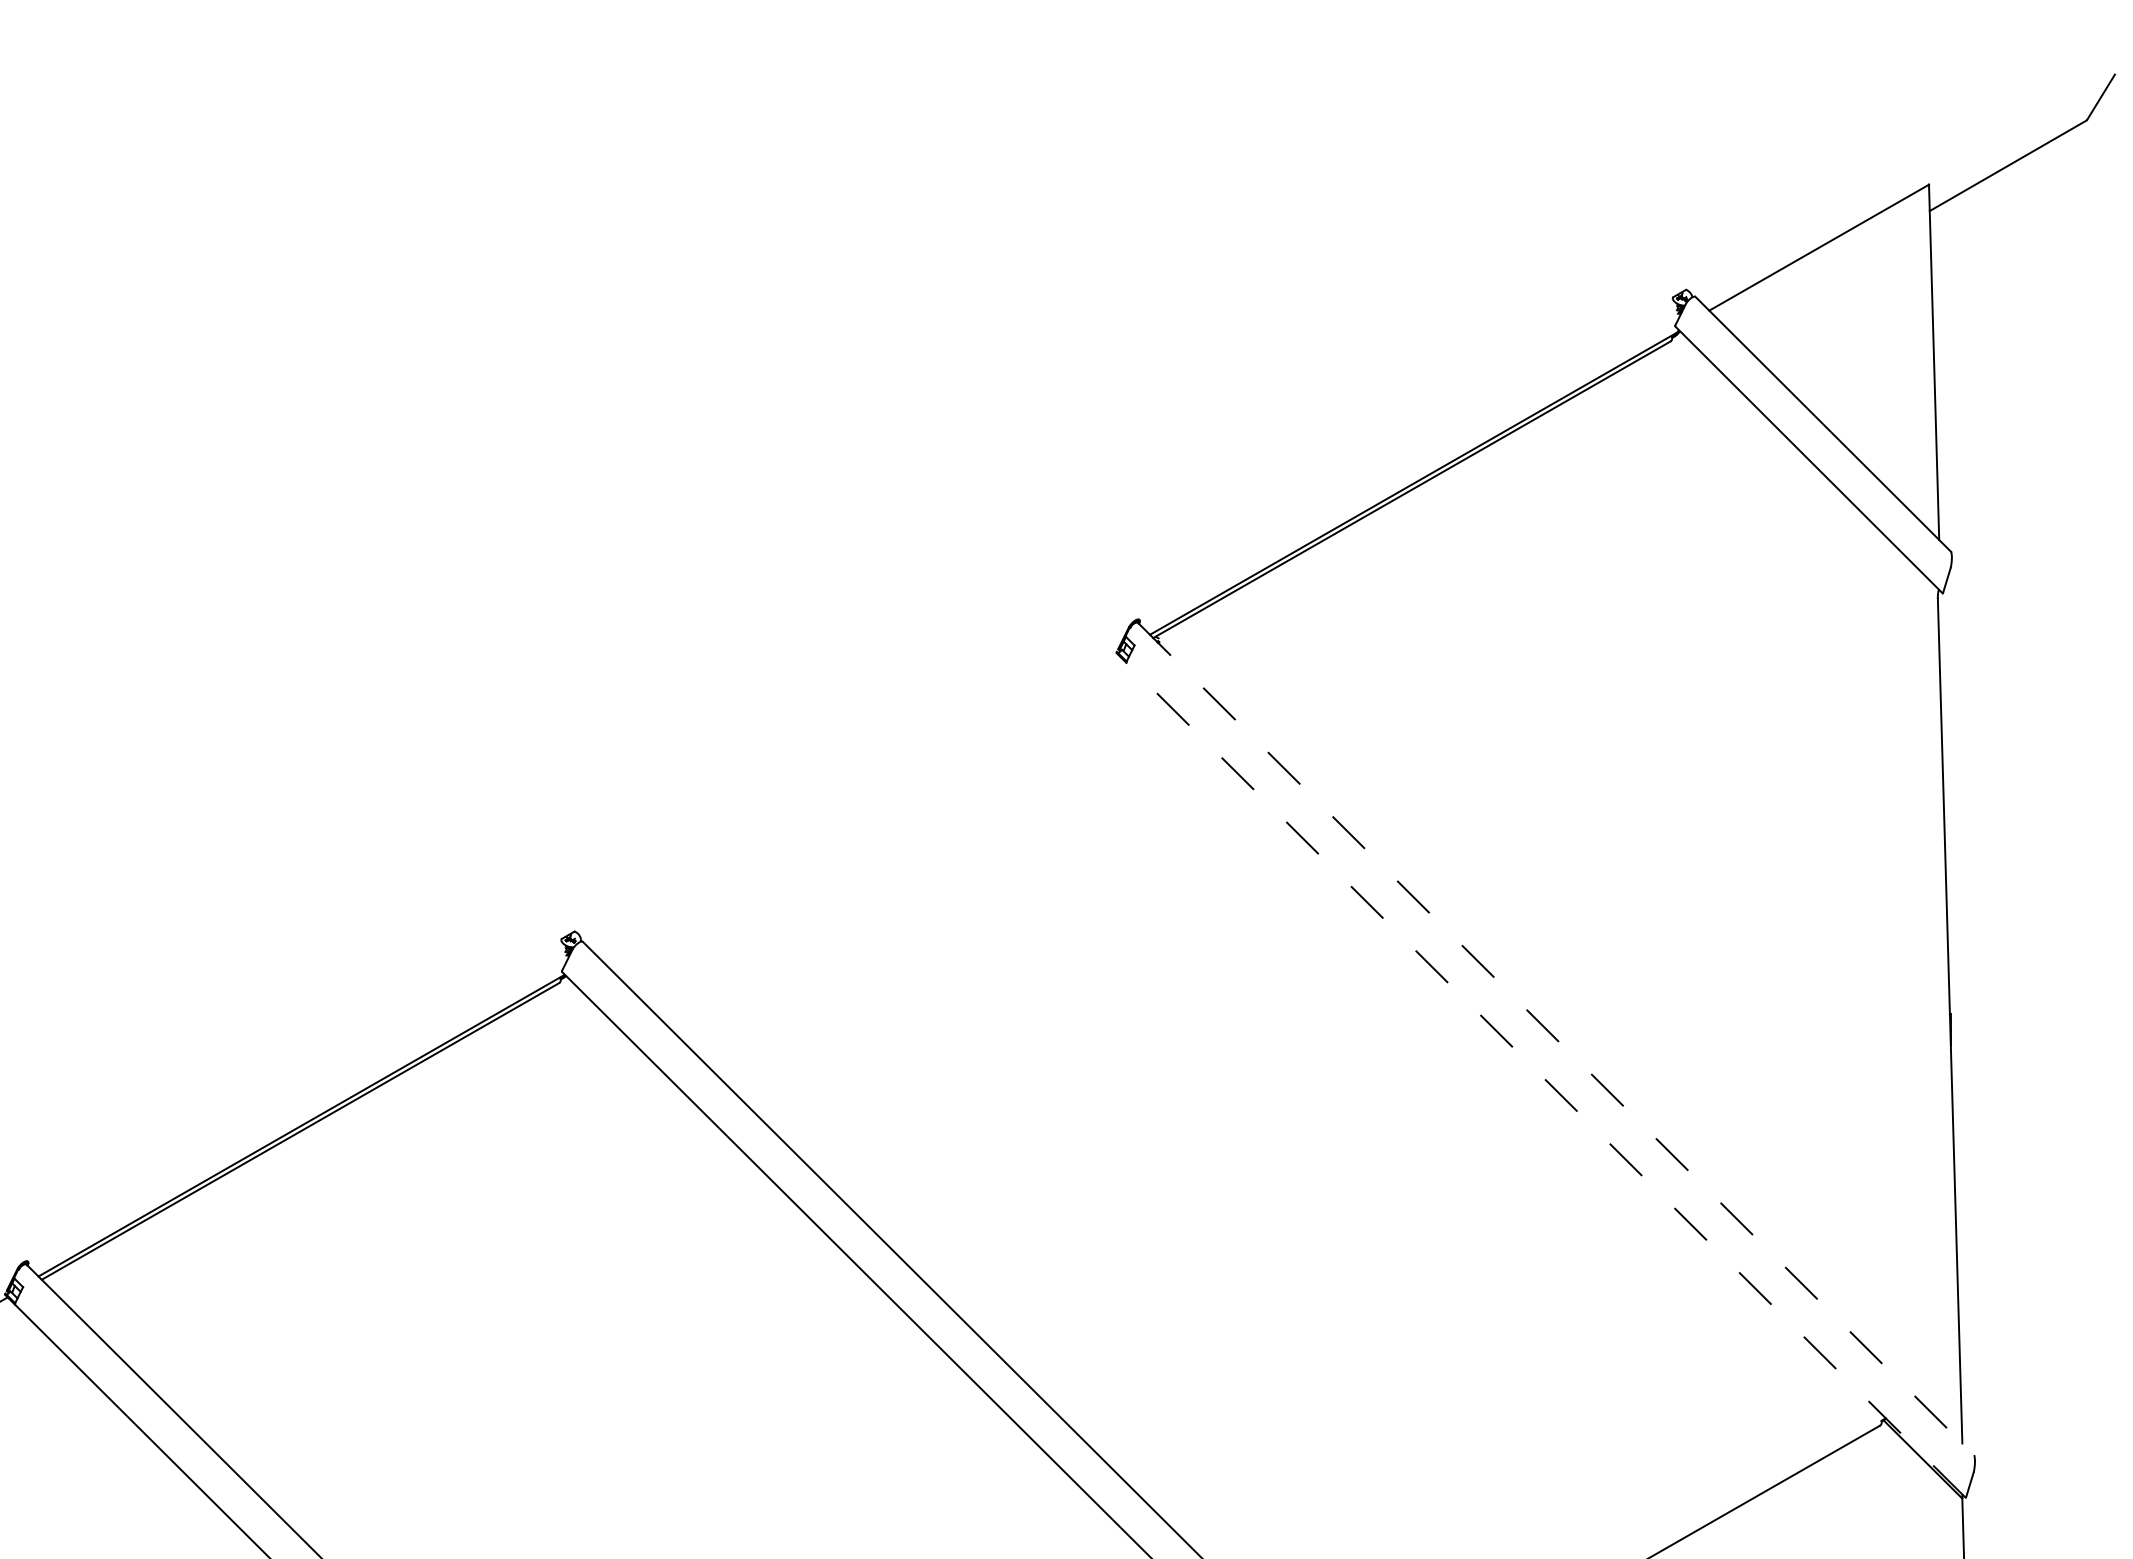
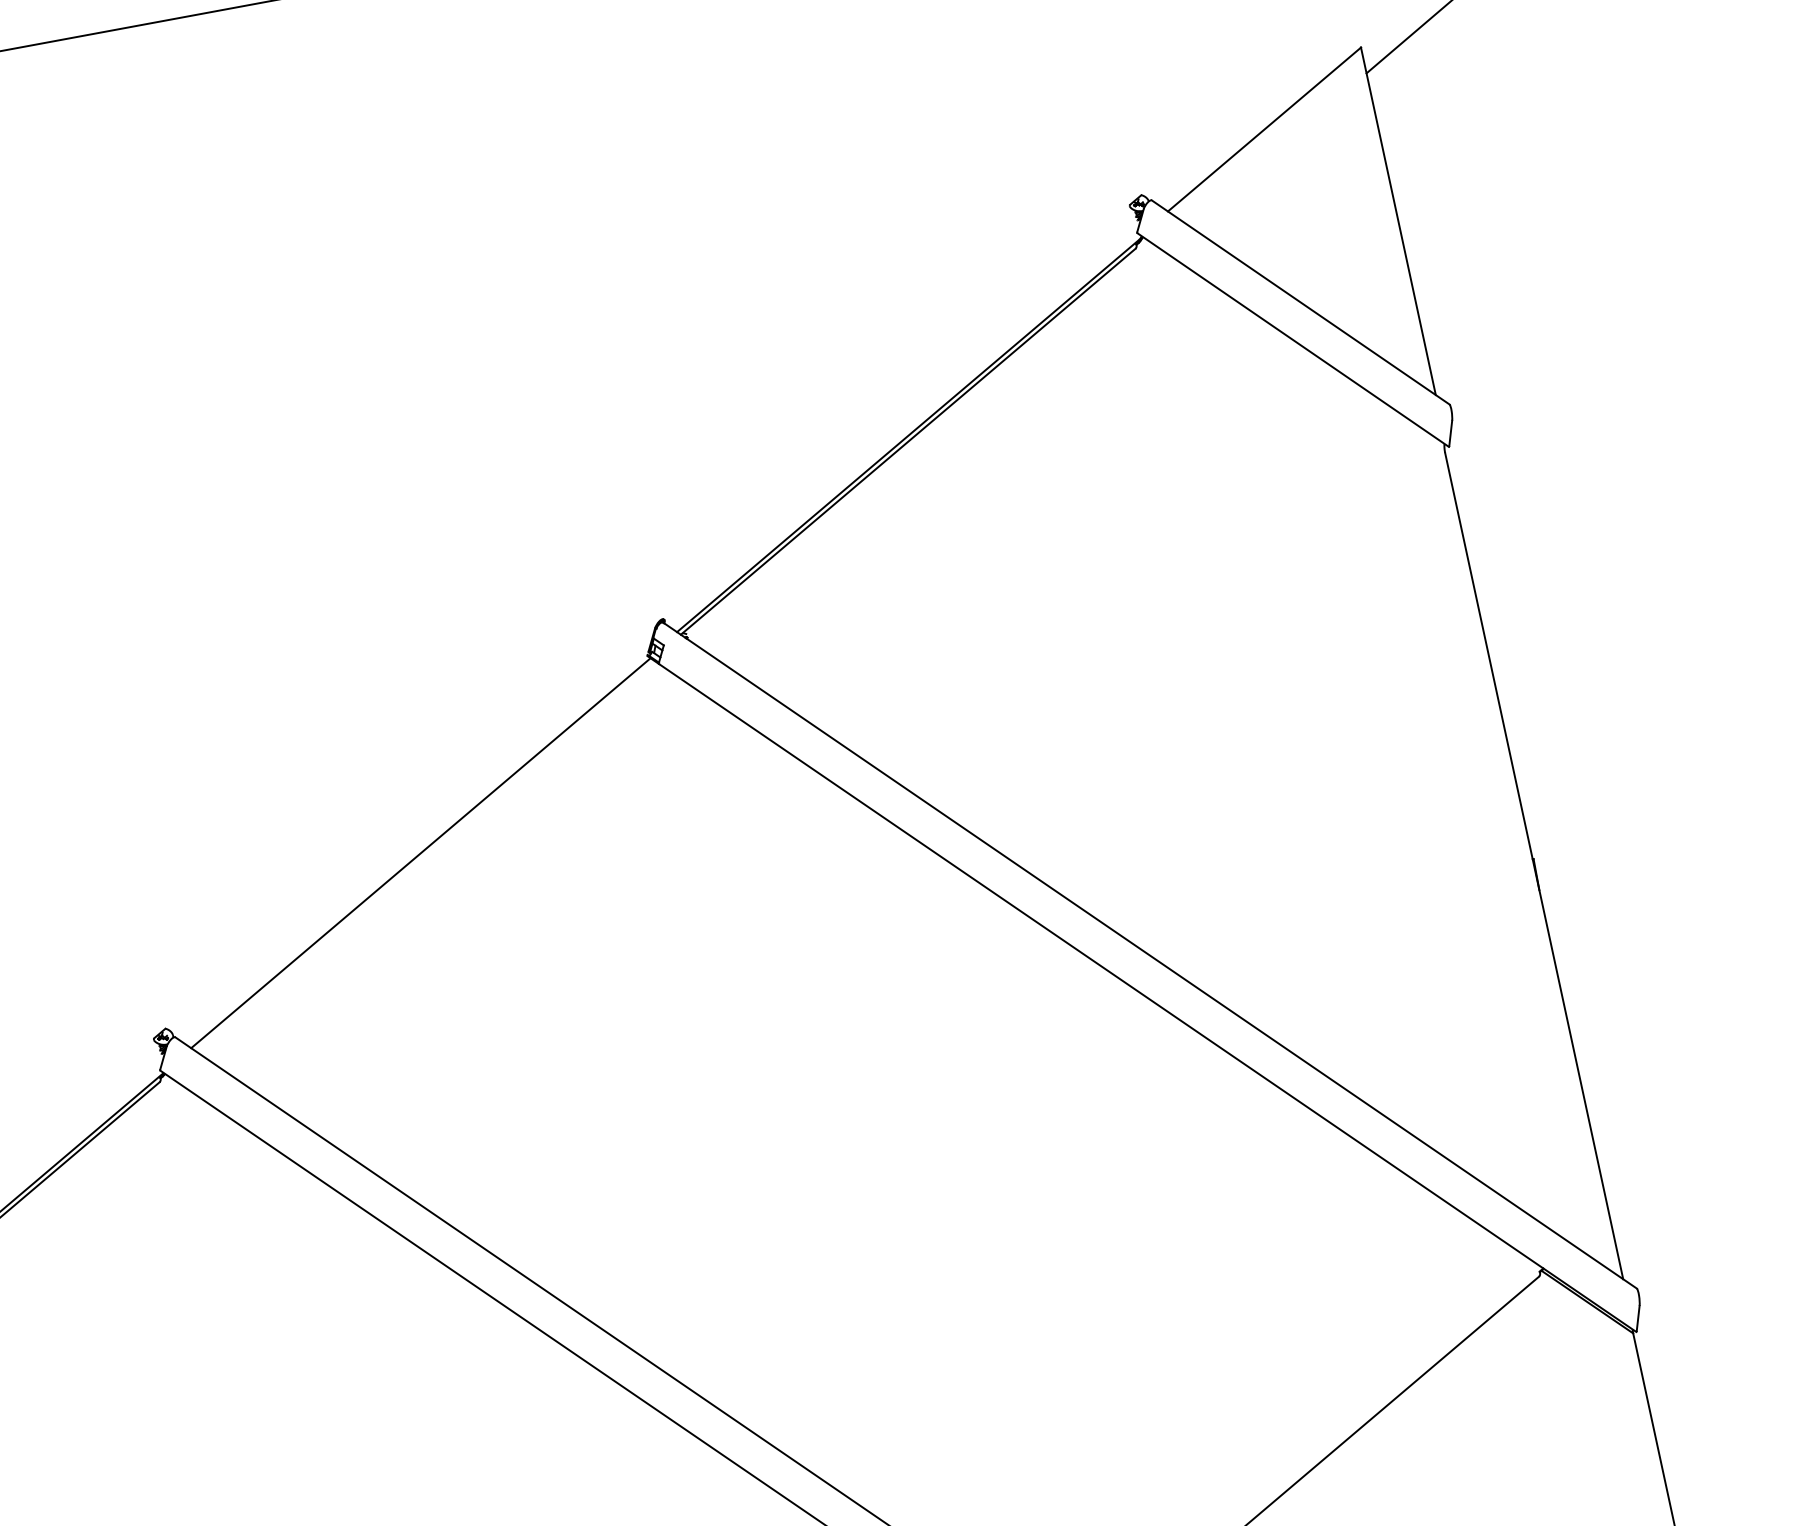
line: (857, 805) -> (420, 853), added
line: (1556, 1039) -> (1150, 955), dashed -> solid
line: (1546, 1080) -> (1148, 998), dashed -> solid

